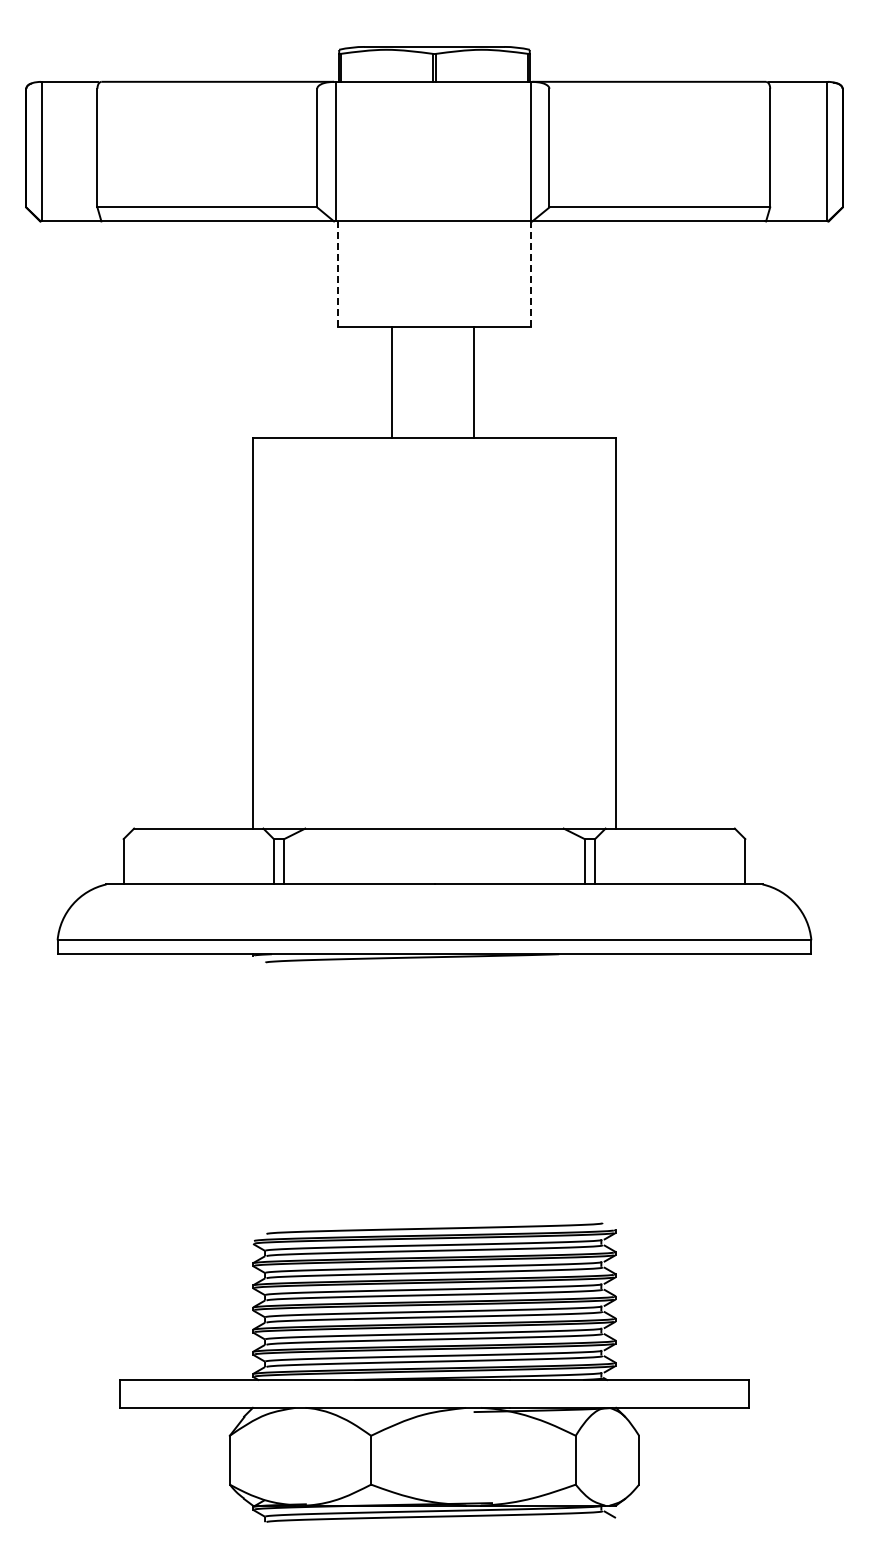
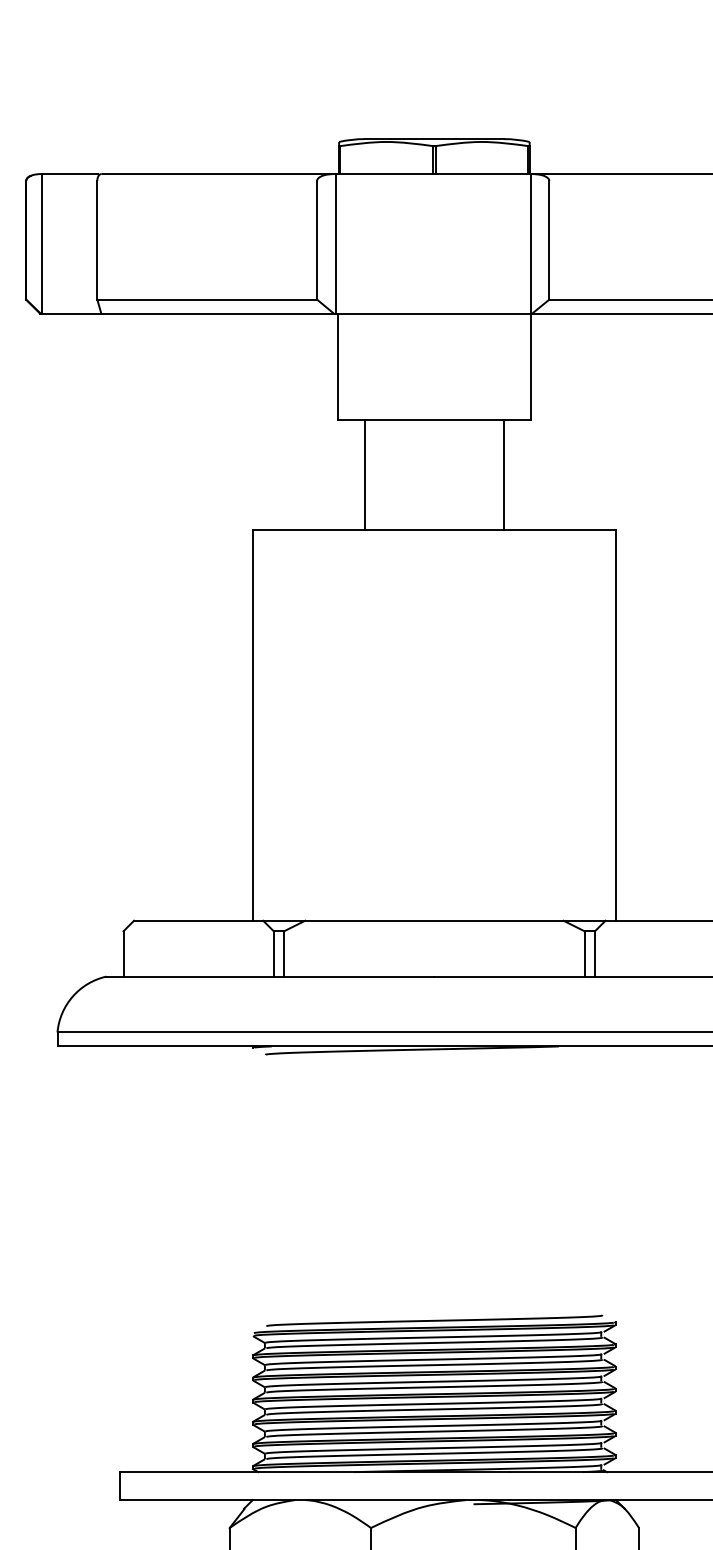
line: (530, 273) -> (530, 365), dashed -> solid
line: (338, 274) -> (338, 366), dashed -> solid
line: (391, 382) -> (364, 474), moved
line: (474, 382) -> (504, 474), moved

